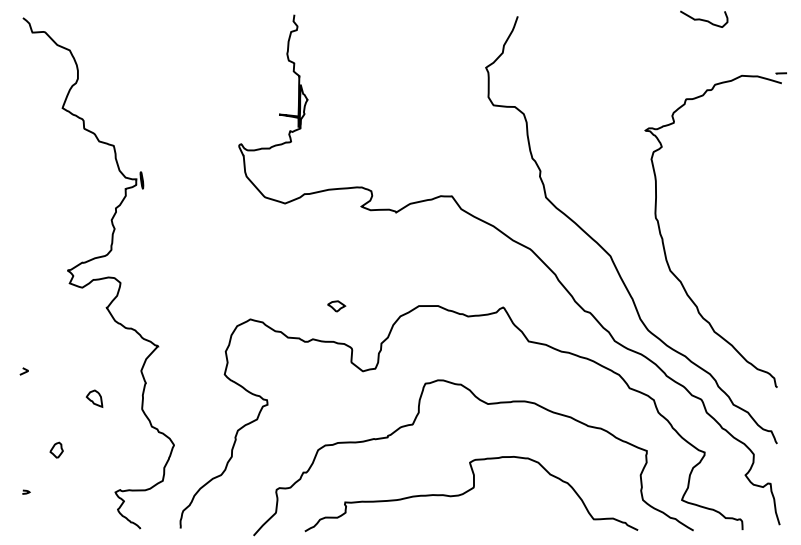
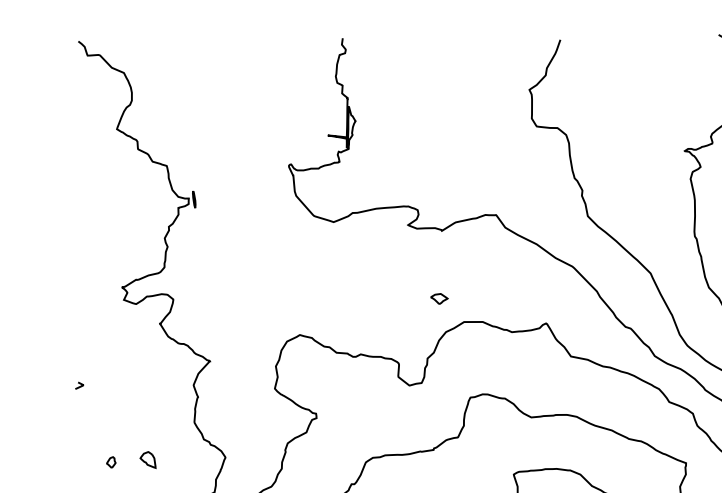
part: (336, 306) -> (439, 299), moved
part: (94, 398) -> (148, 459), moved
part: (56, 449) -> (111, 461), size x0.71

